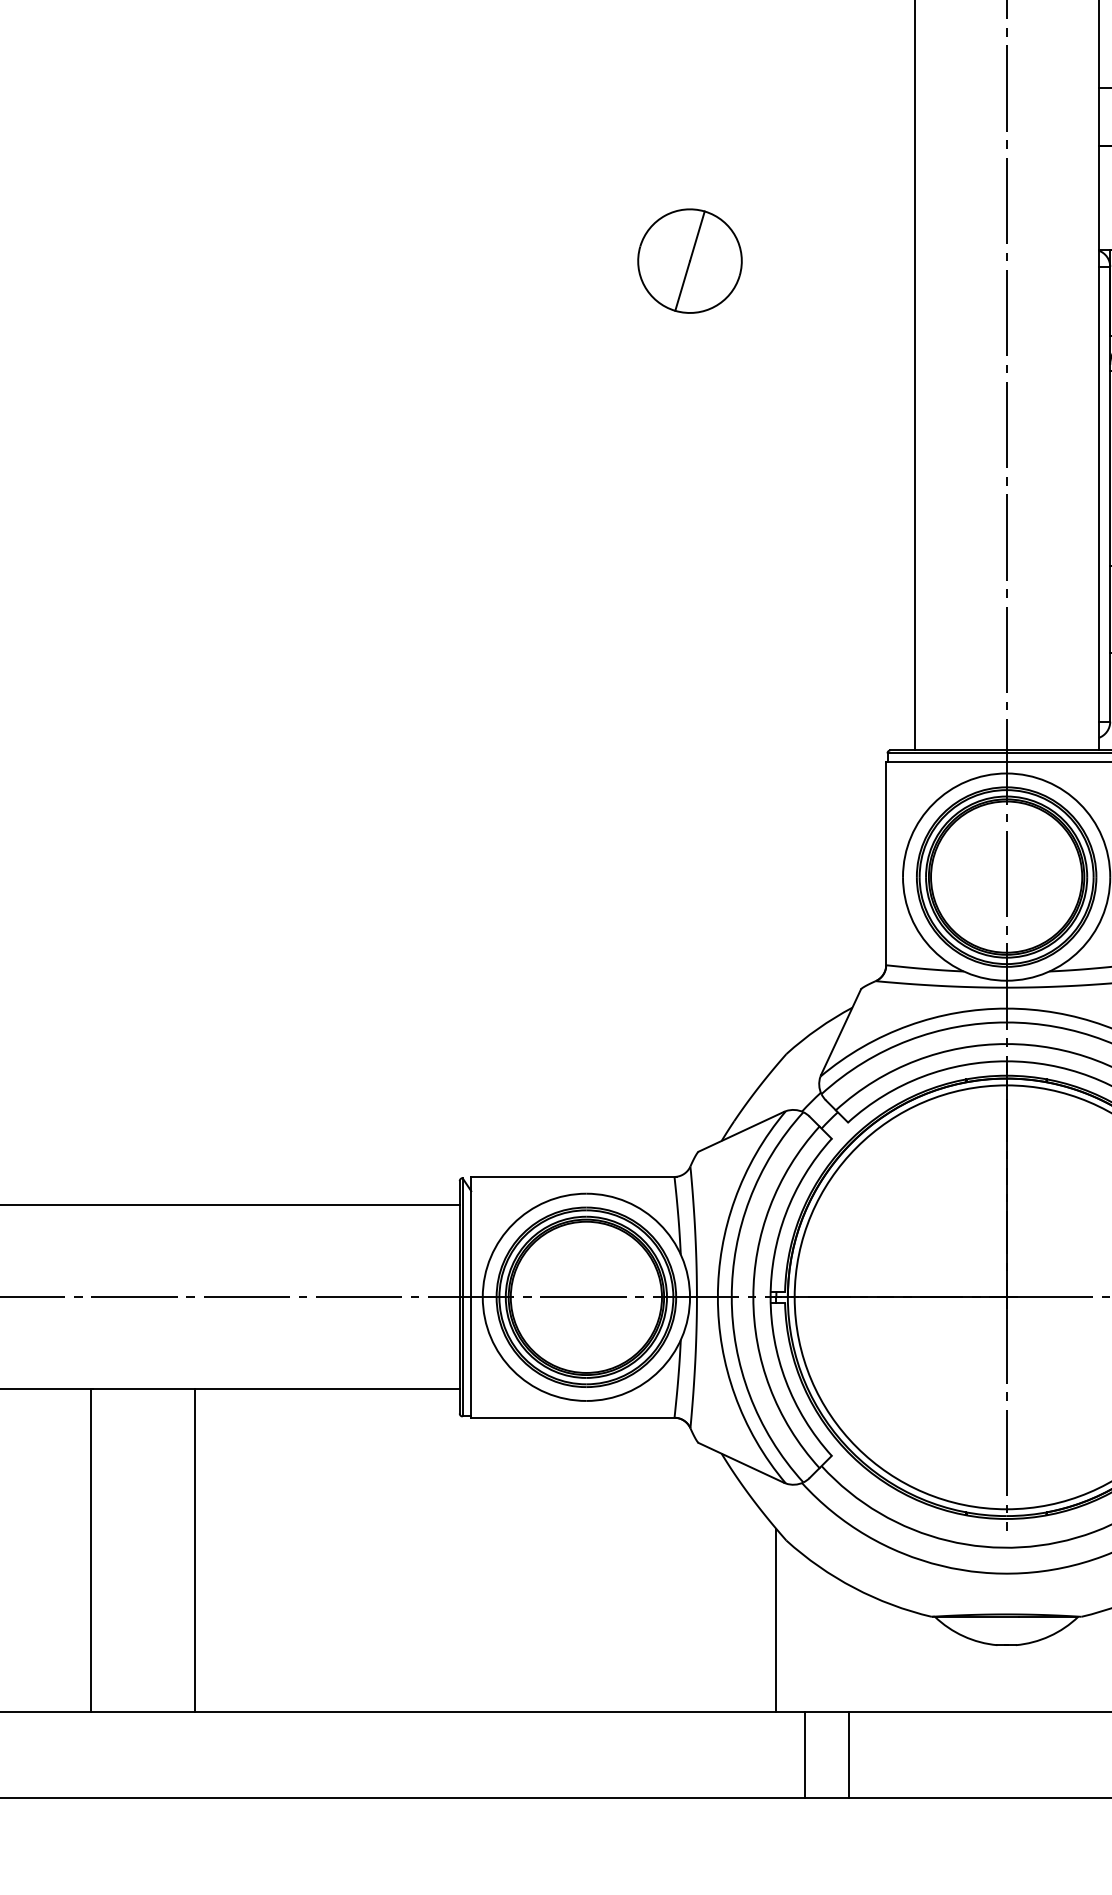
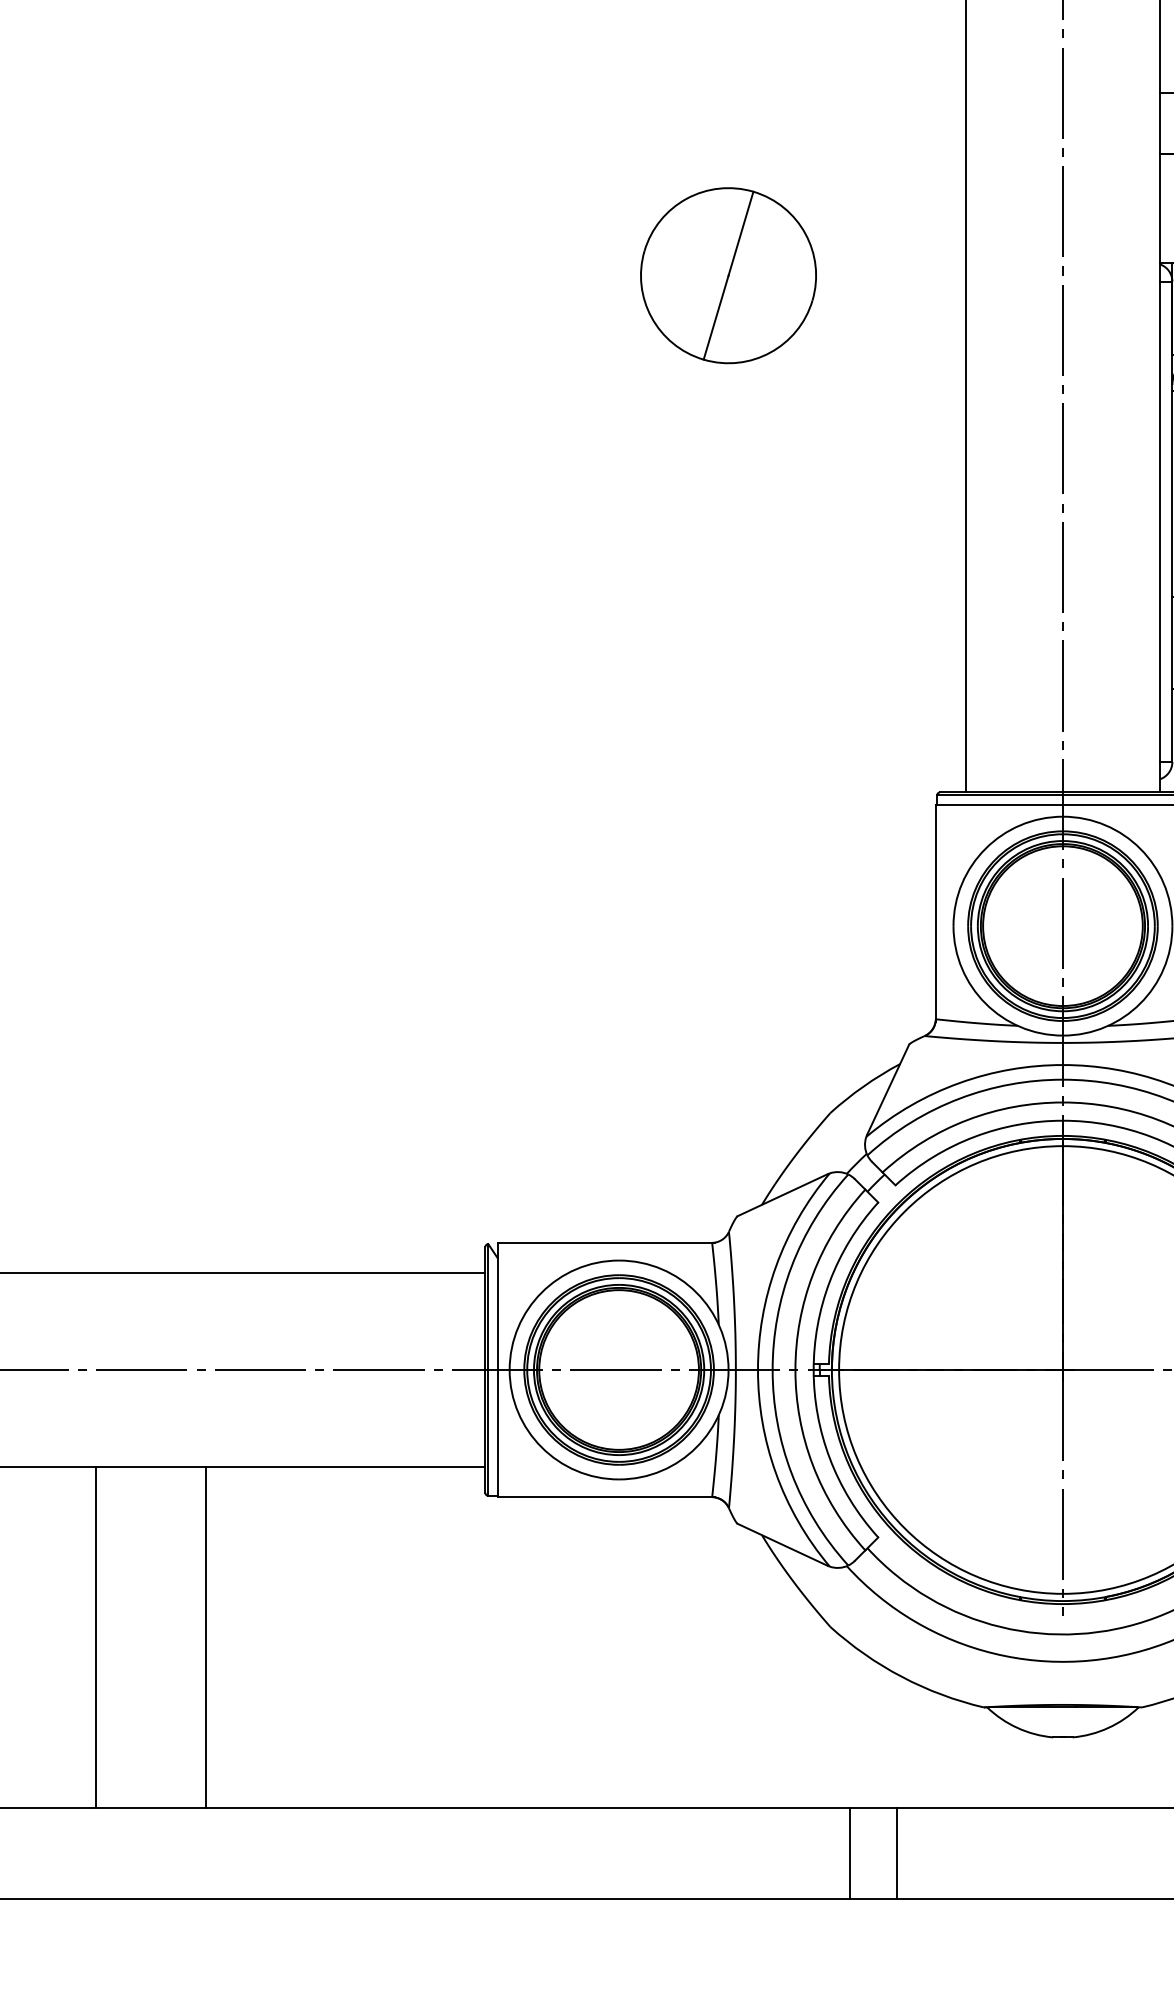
part: (689, 260) -> (728, 274), size x1.6
line: (776, 1619) -> (819, 1710), removed

